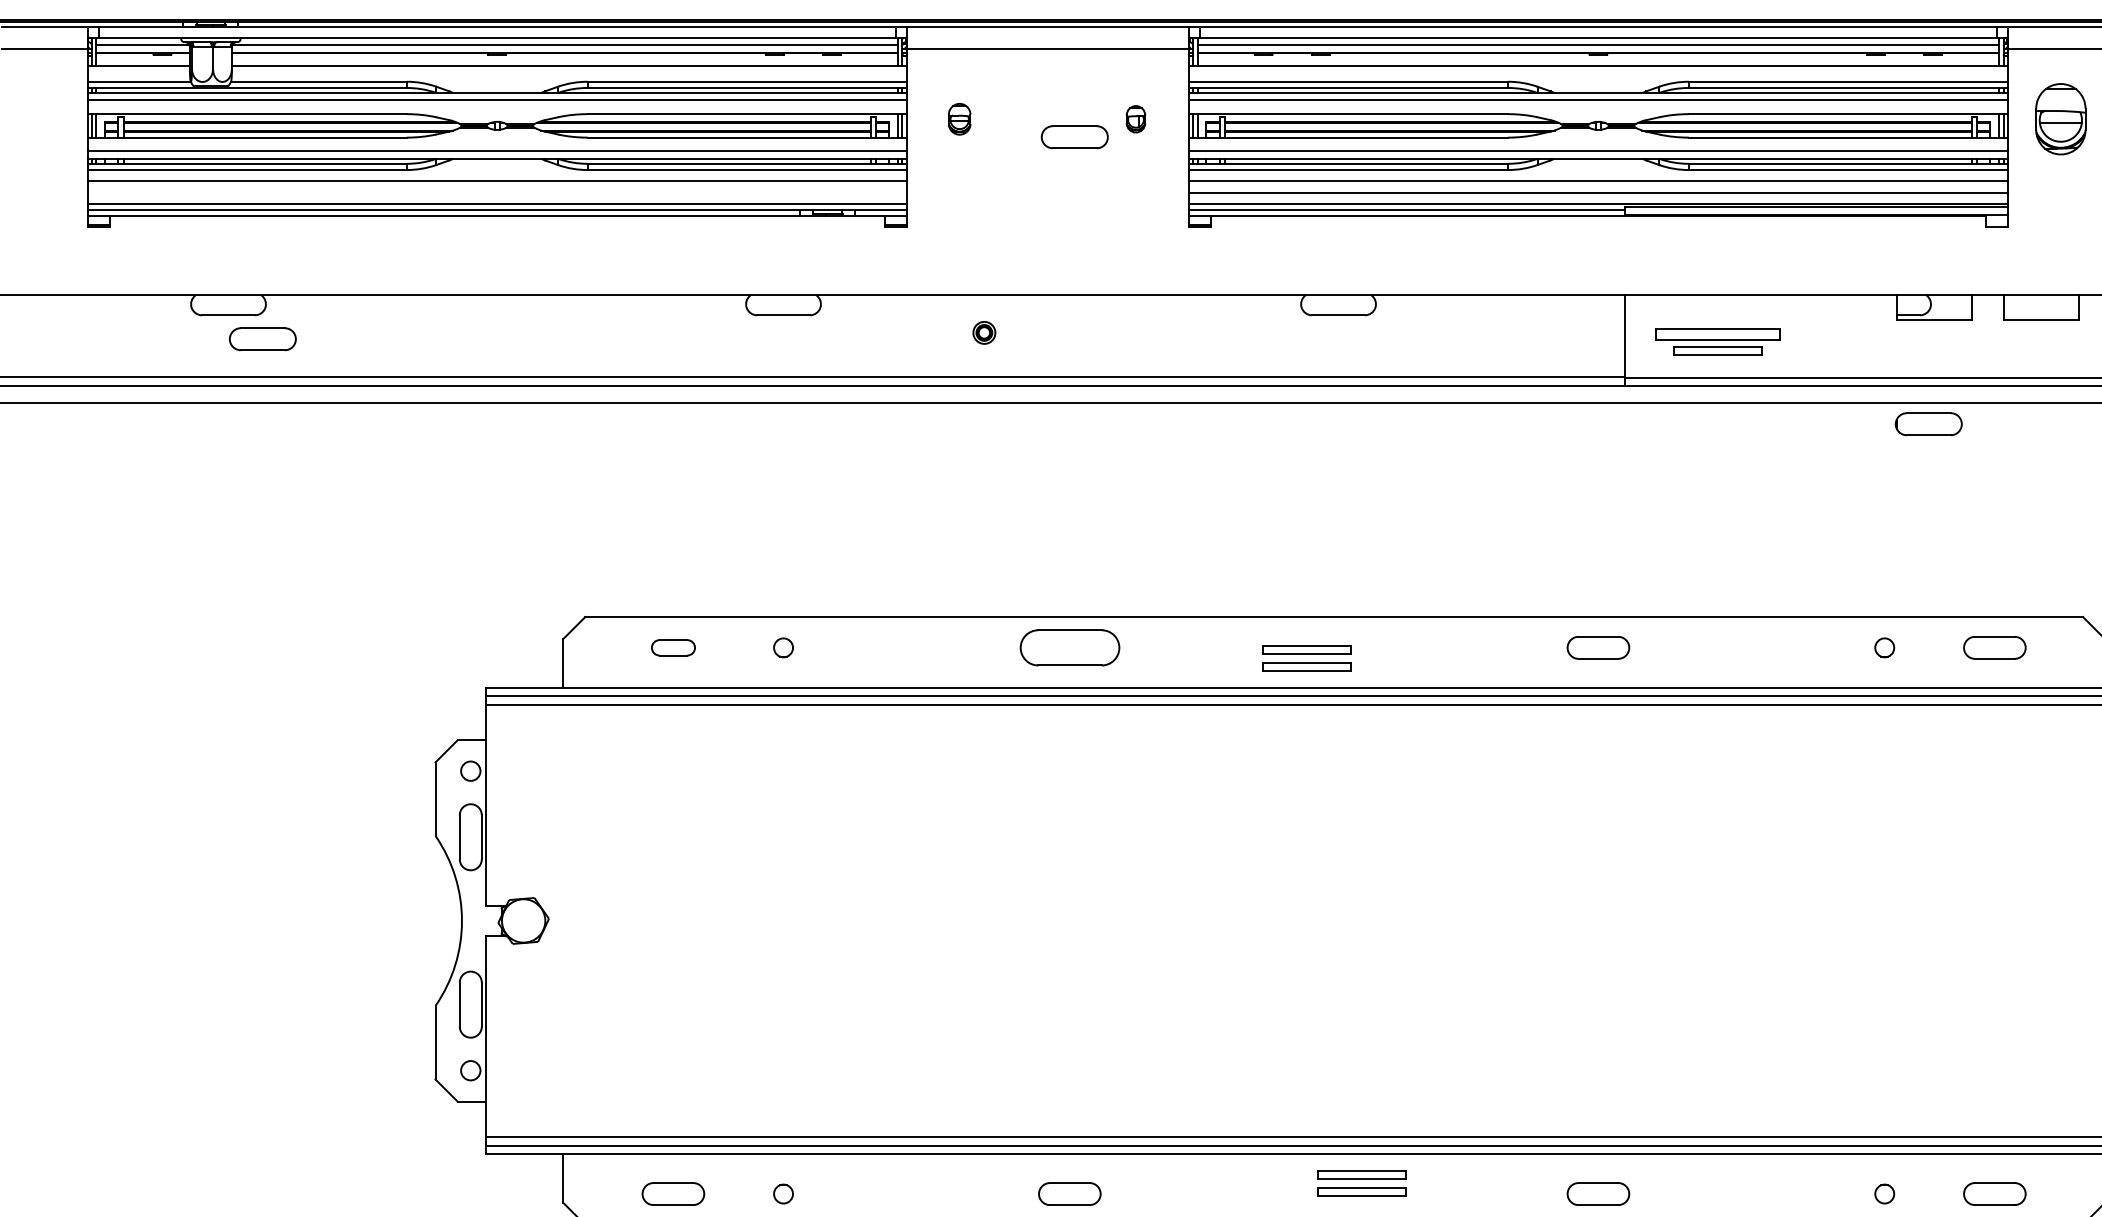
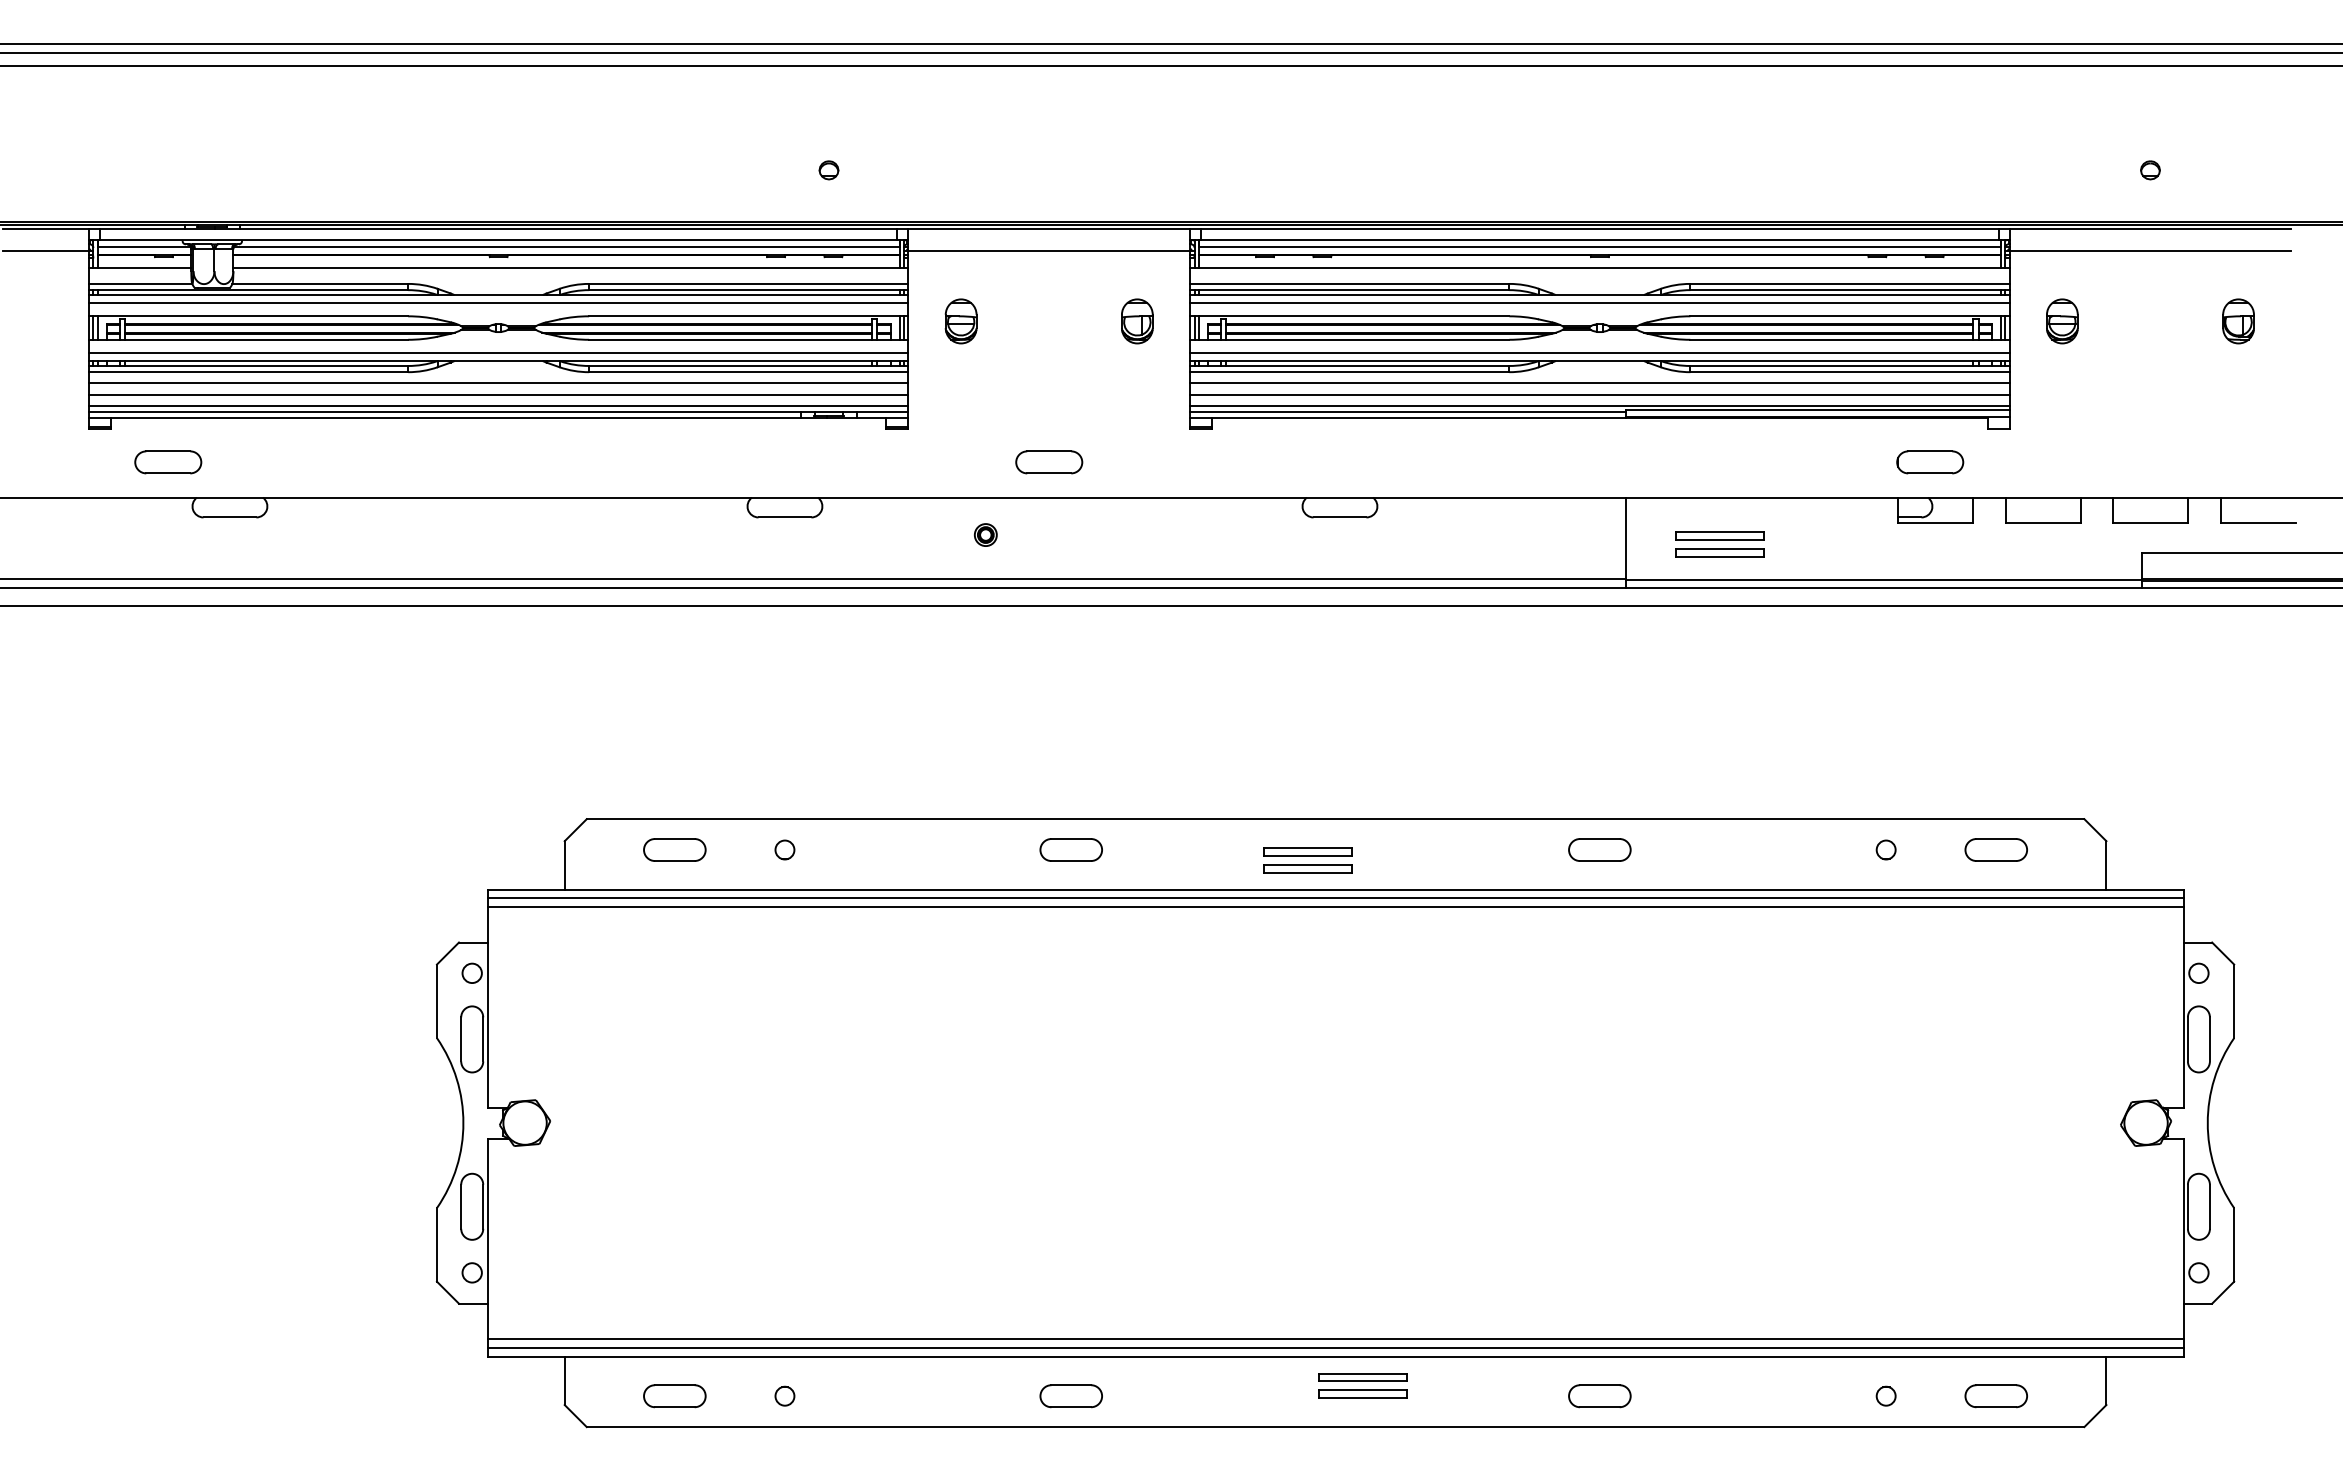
part: (959, 119) -> (960, 321), size x1.43
part: (1136, 119) -> (1137, 321), size x1.67
part: (2061, 119) -> (2062, 321), size x0.62
part: (1075, 137) -> (1049, 462), moved
line: (497, 193) -> (498, 395), added
part: (1718, 333) -> (1719, 535), size x0.71
part: (263, 339) -> (168, 462), moved
part: (1929, 424) -> (1930, 462), moved
part: (673, 647) -> (674, 849), size x1.43
part: (1069, 647) -> (1070, 849), size x0.62

